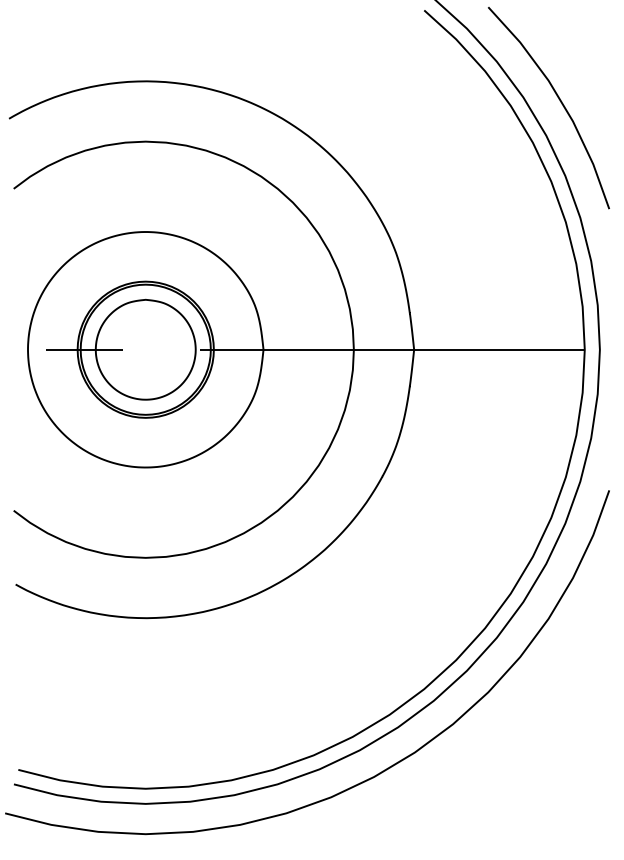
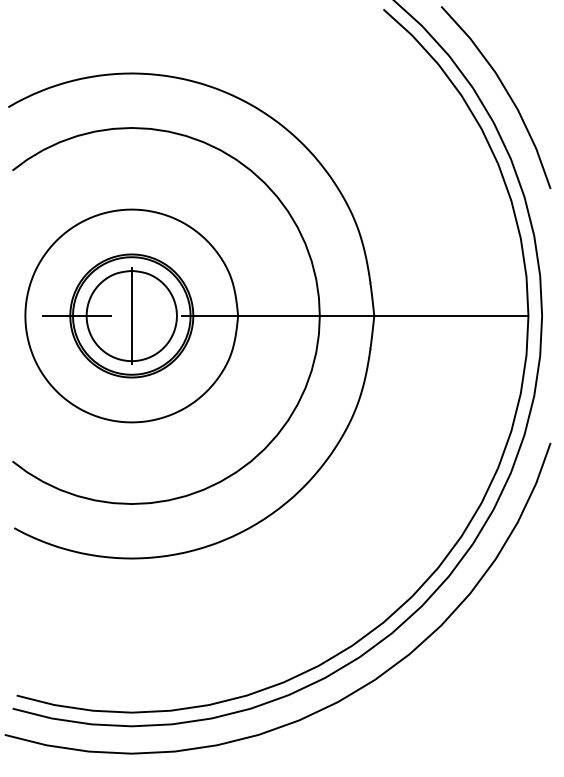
line: (145, 349) -> (131, 315), added

